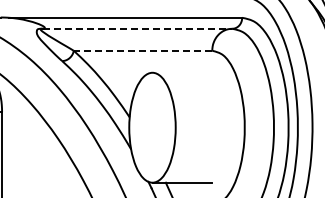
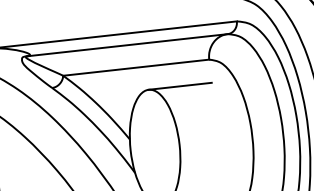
line: (138, 28) -> (128, 44), dashed -> solid
line: (142, 50) -> (135, 67), dashed -> solid
line: (182, 72) -> (180, 85), added

